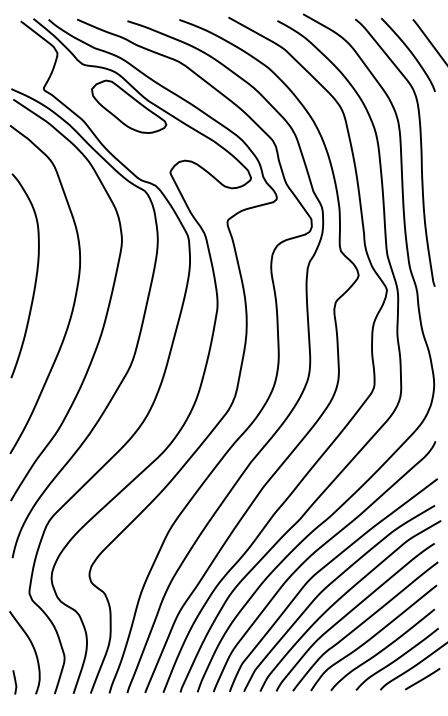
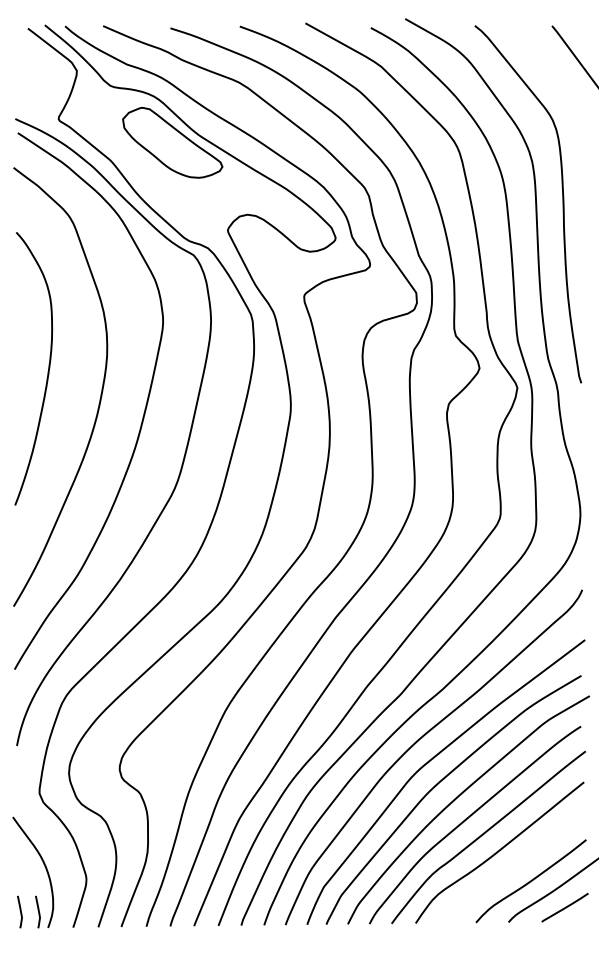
curve: (411, 53) -> (549, 71), removed
curve: (382, 649) -> (511, 868), removed
curve: (27, 681) -> (37, 910), added

